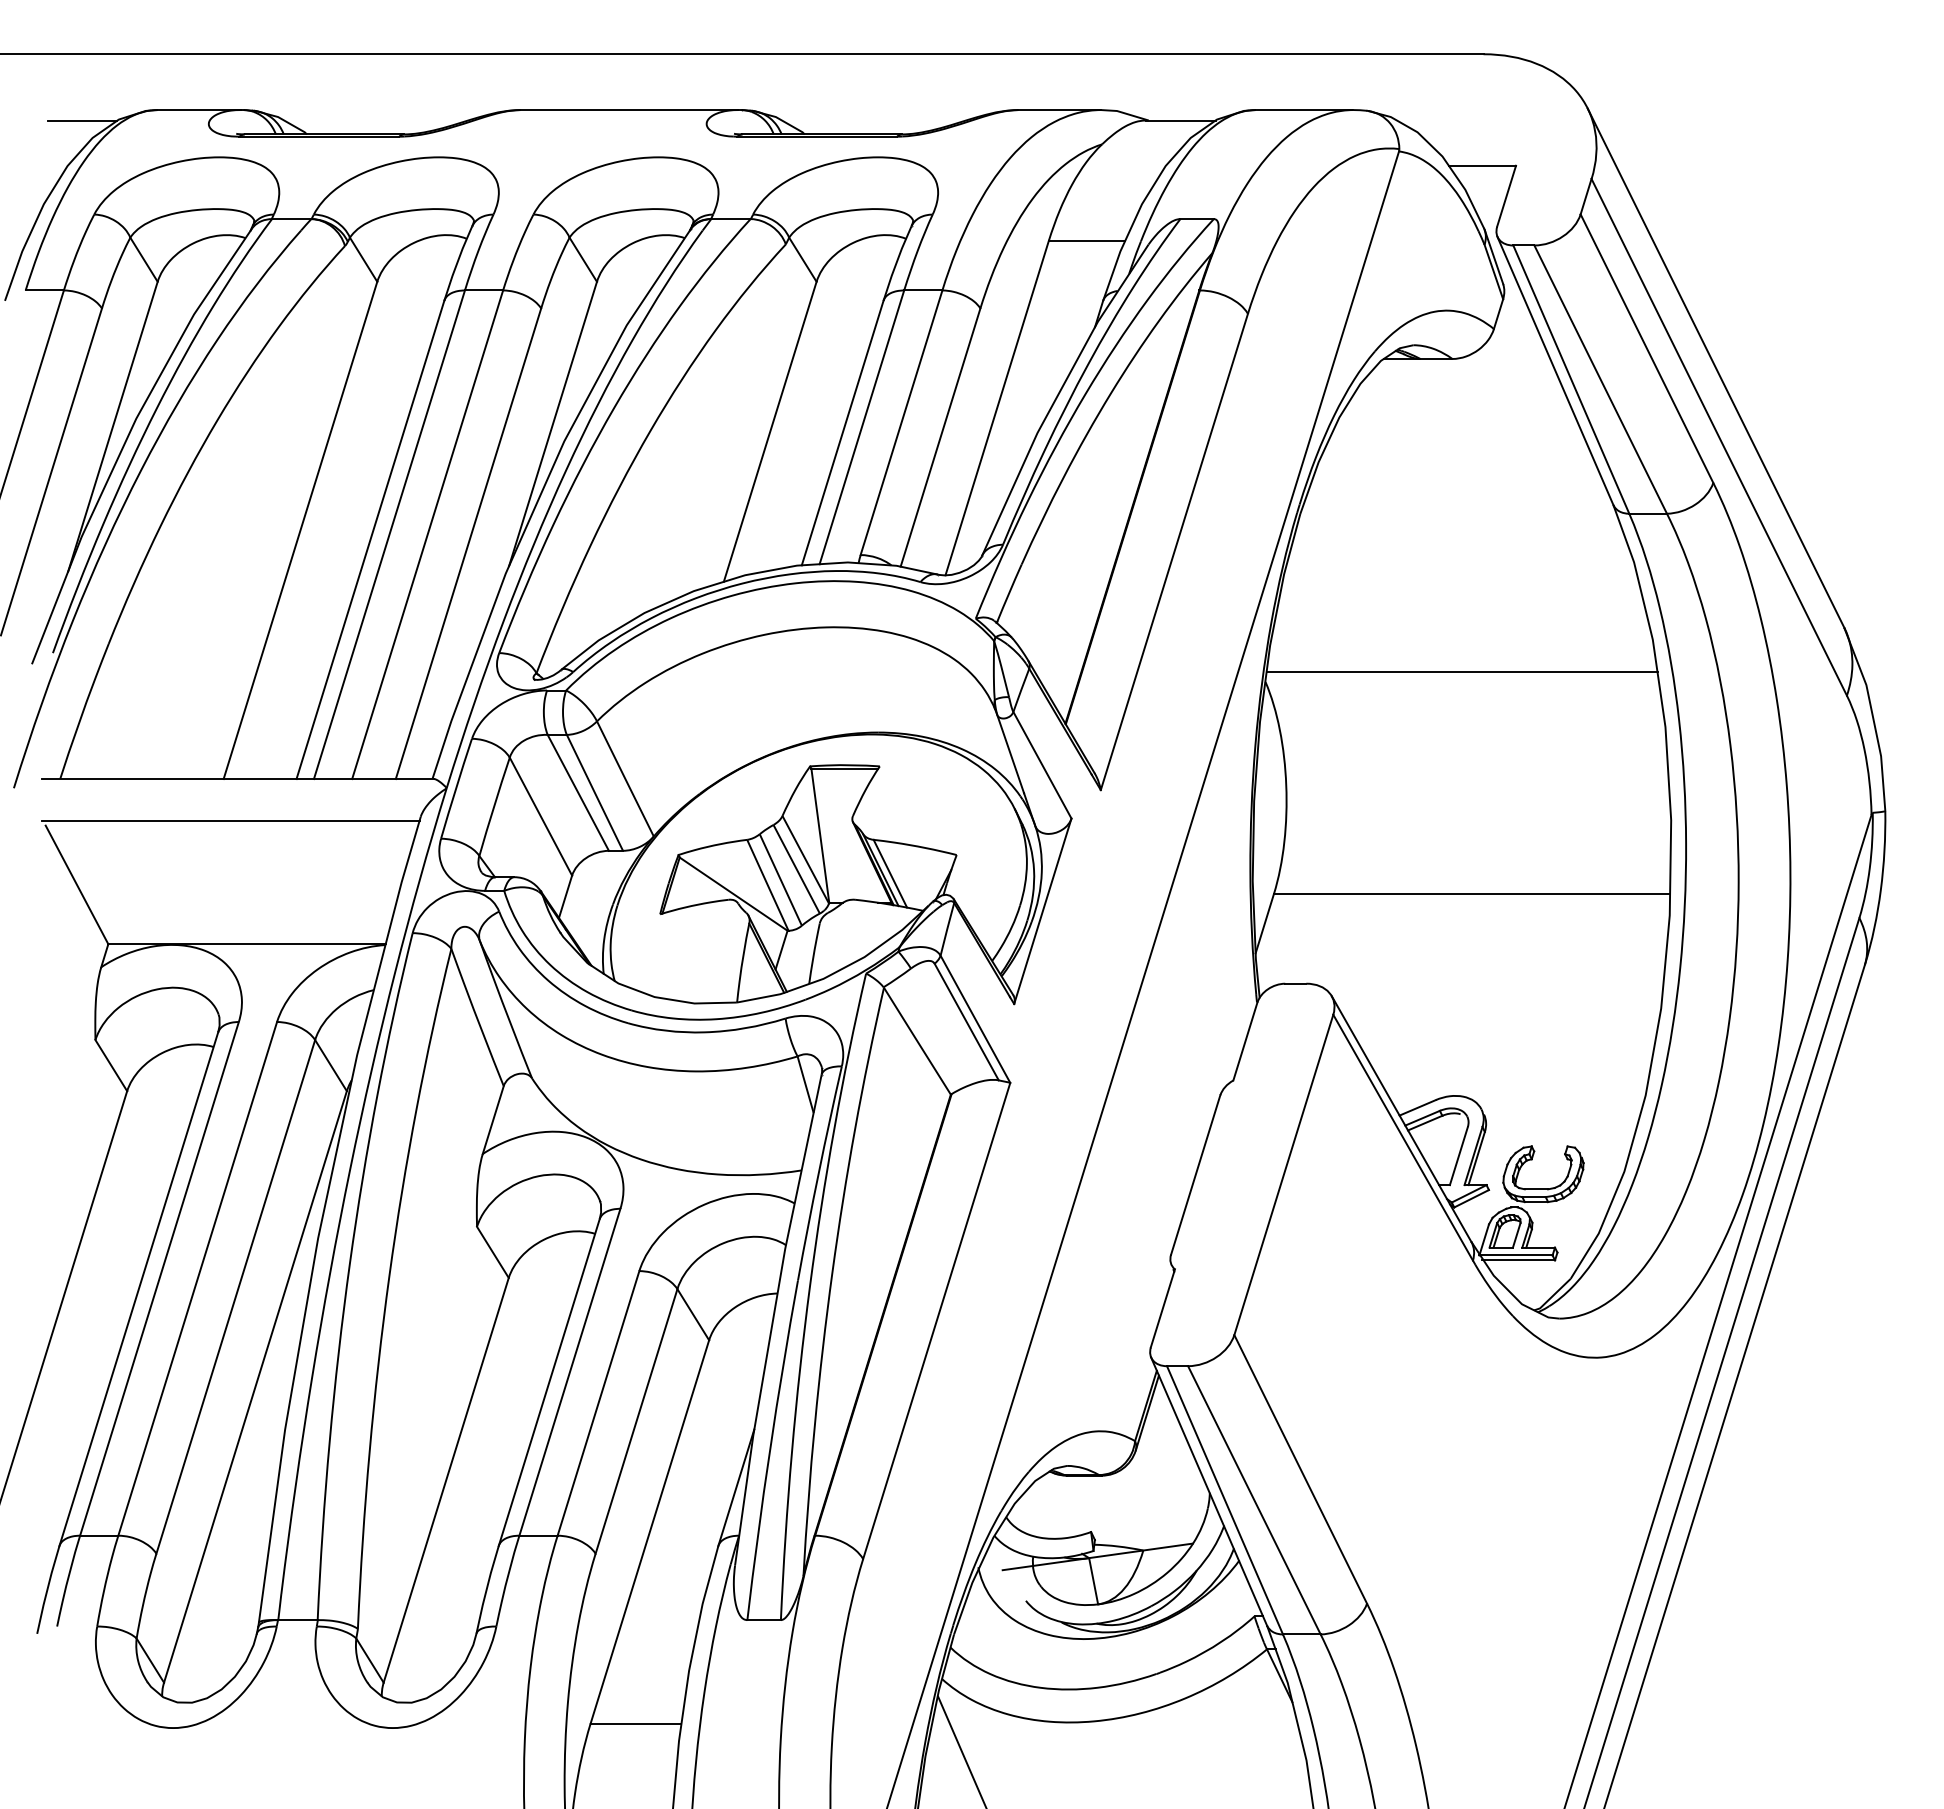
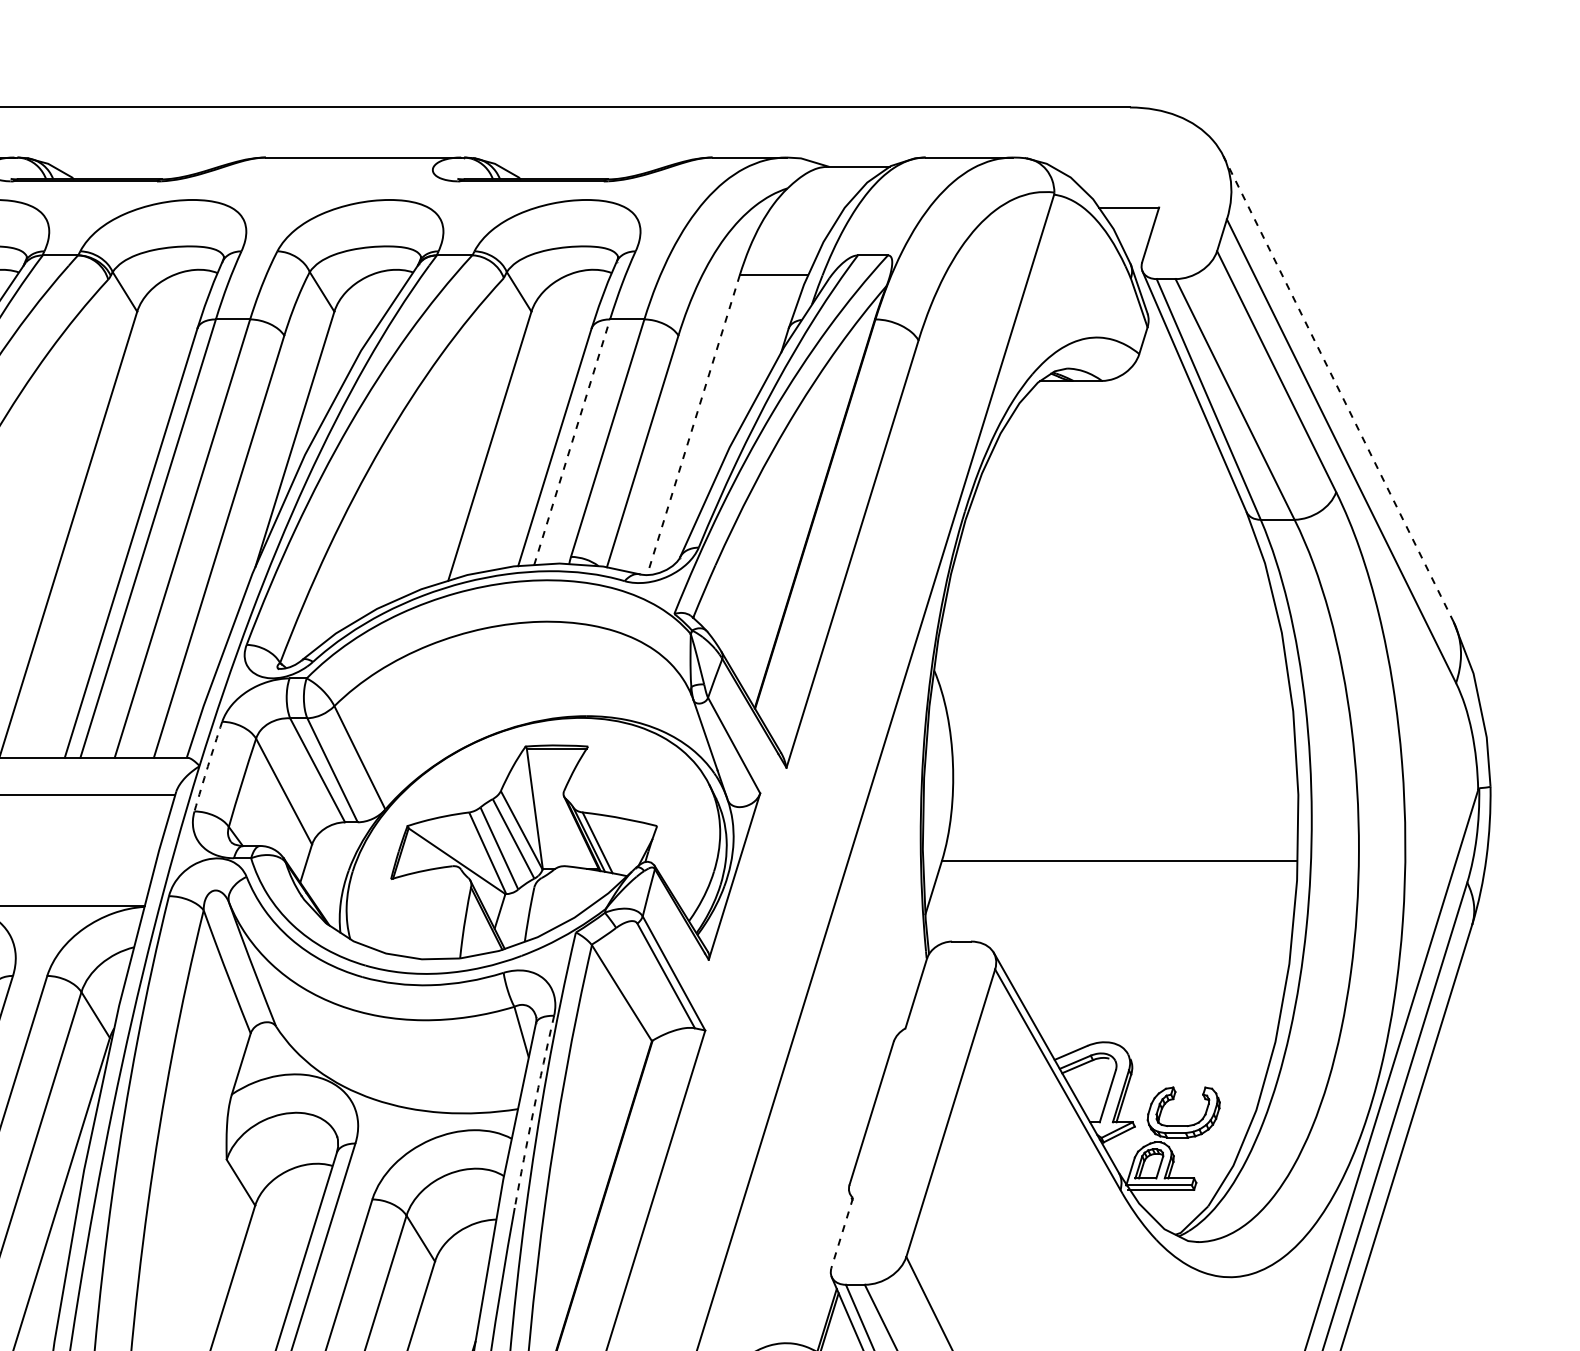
line: (1716, 368) -> (1339, 389), solid -> dashed
line: (997, 408) -> (693, 425), solid -> dashed
line: (862, 426) -> (572, 441), solid -> dashed
line: (1461, 672) -> (1110, 662), removed
arc: (456, 788) -> (208, 766), solid -> dashed
arc: (818, 1173) -> (533, 1111), solid -> dashed
line: (1162, 1308) -> (841, 1233), solid -> dashed

